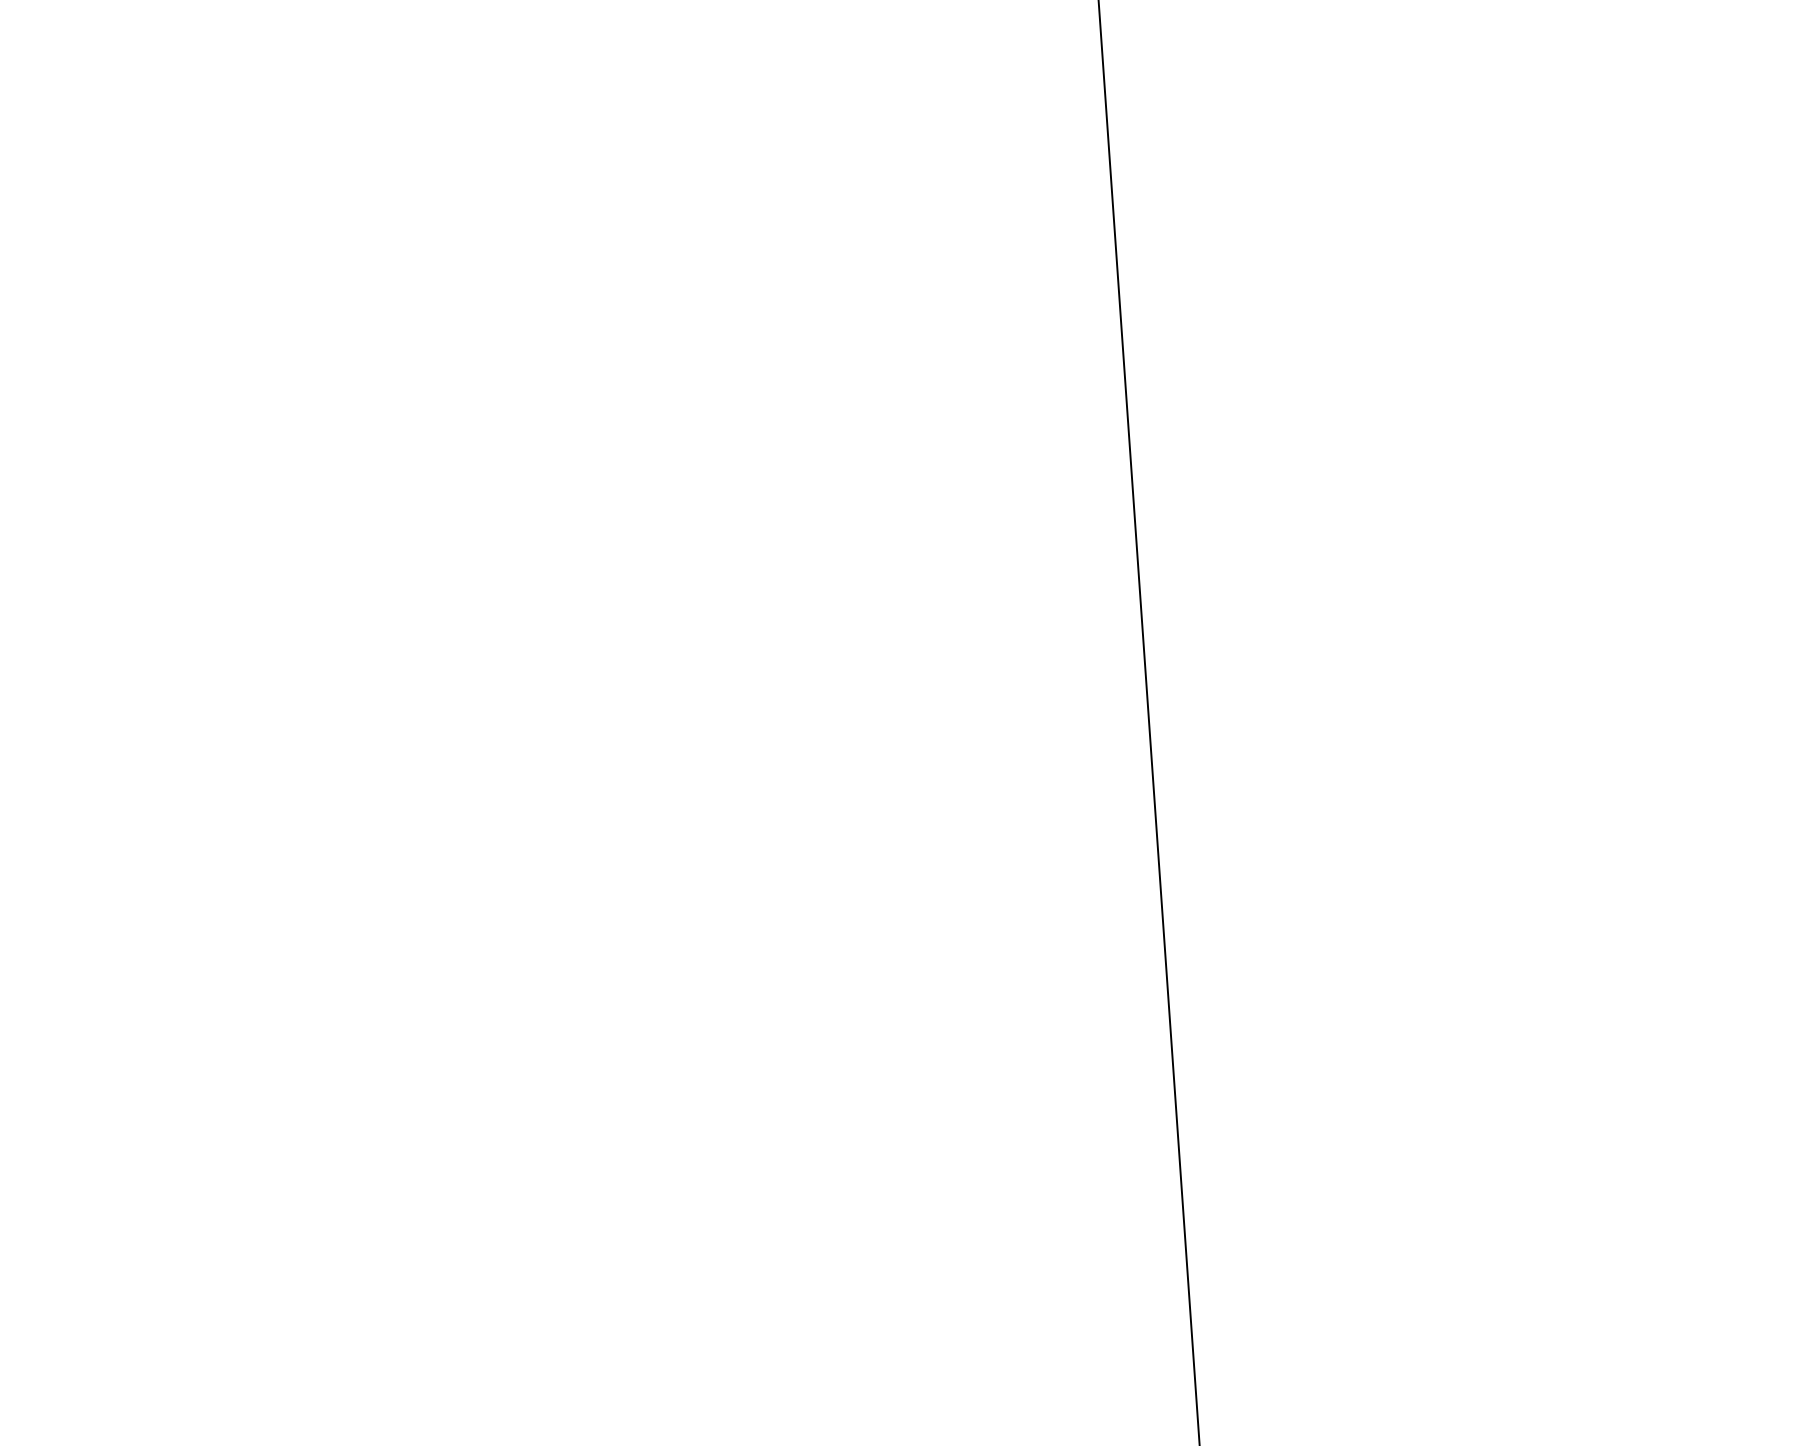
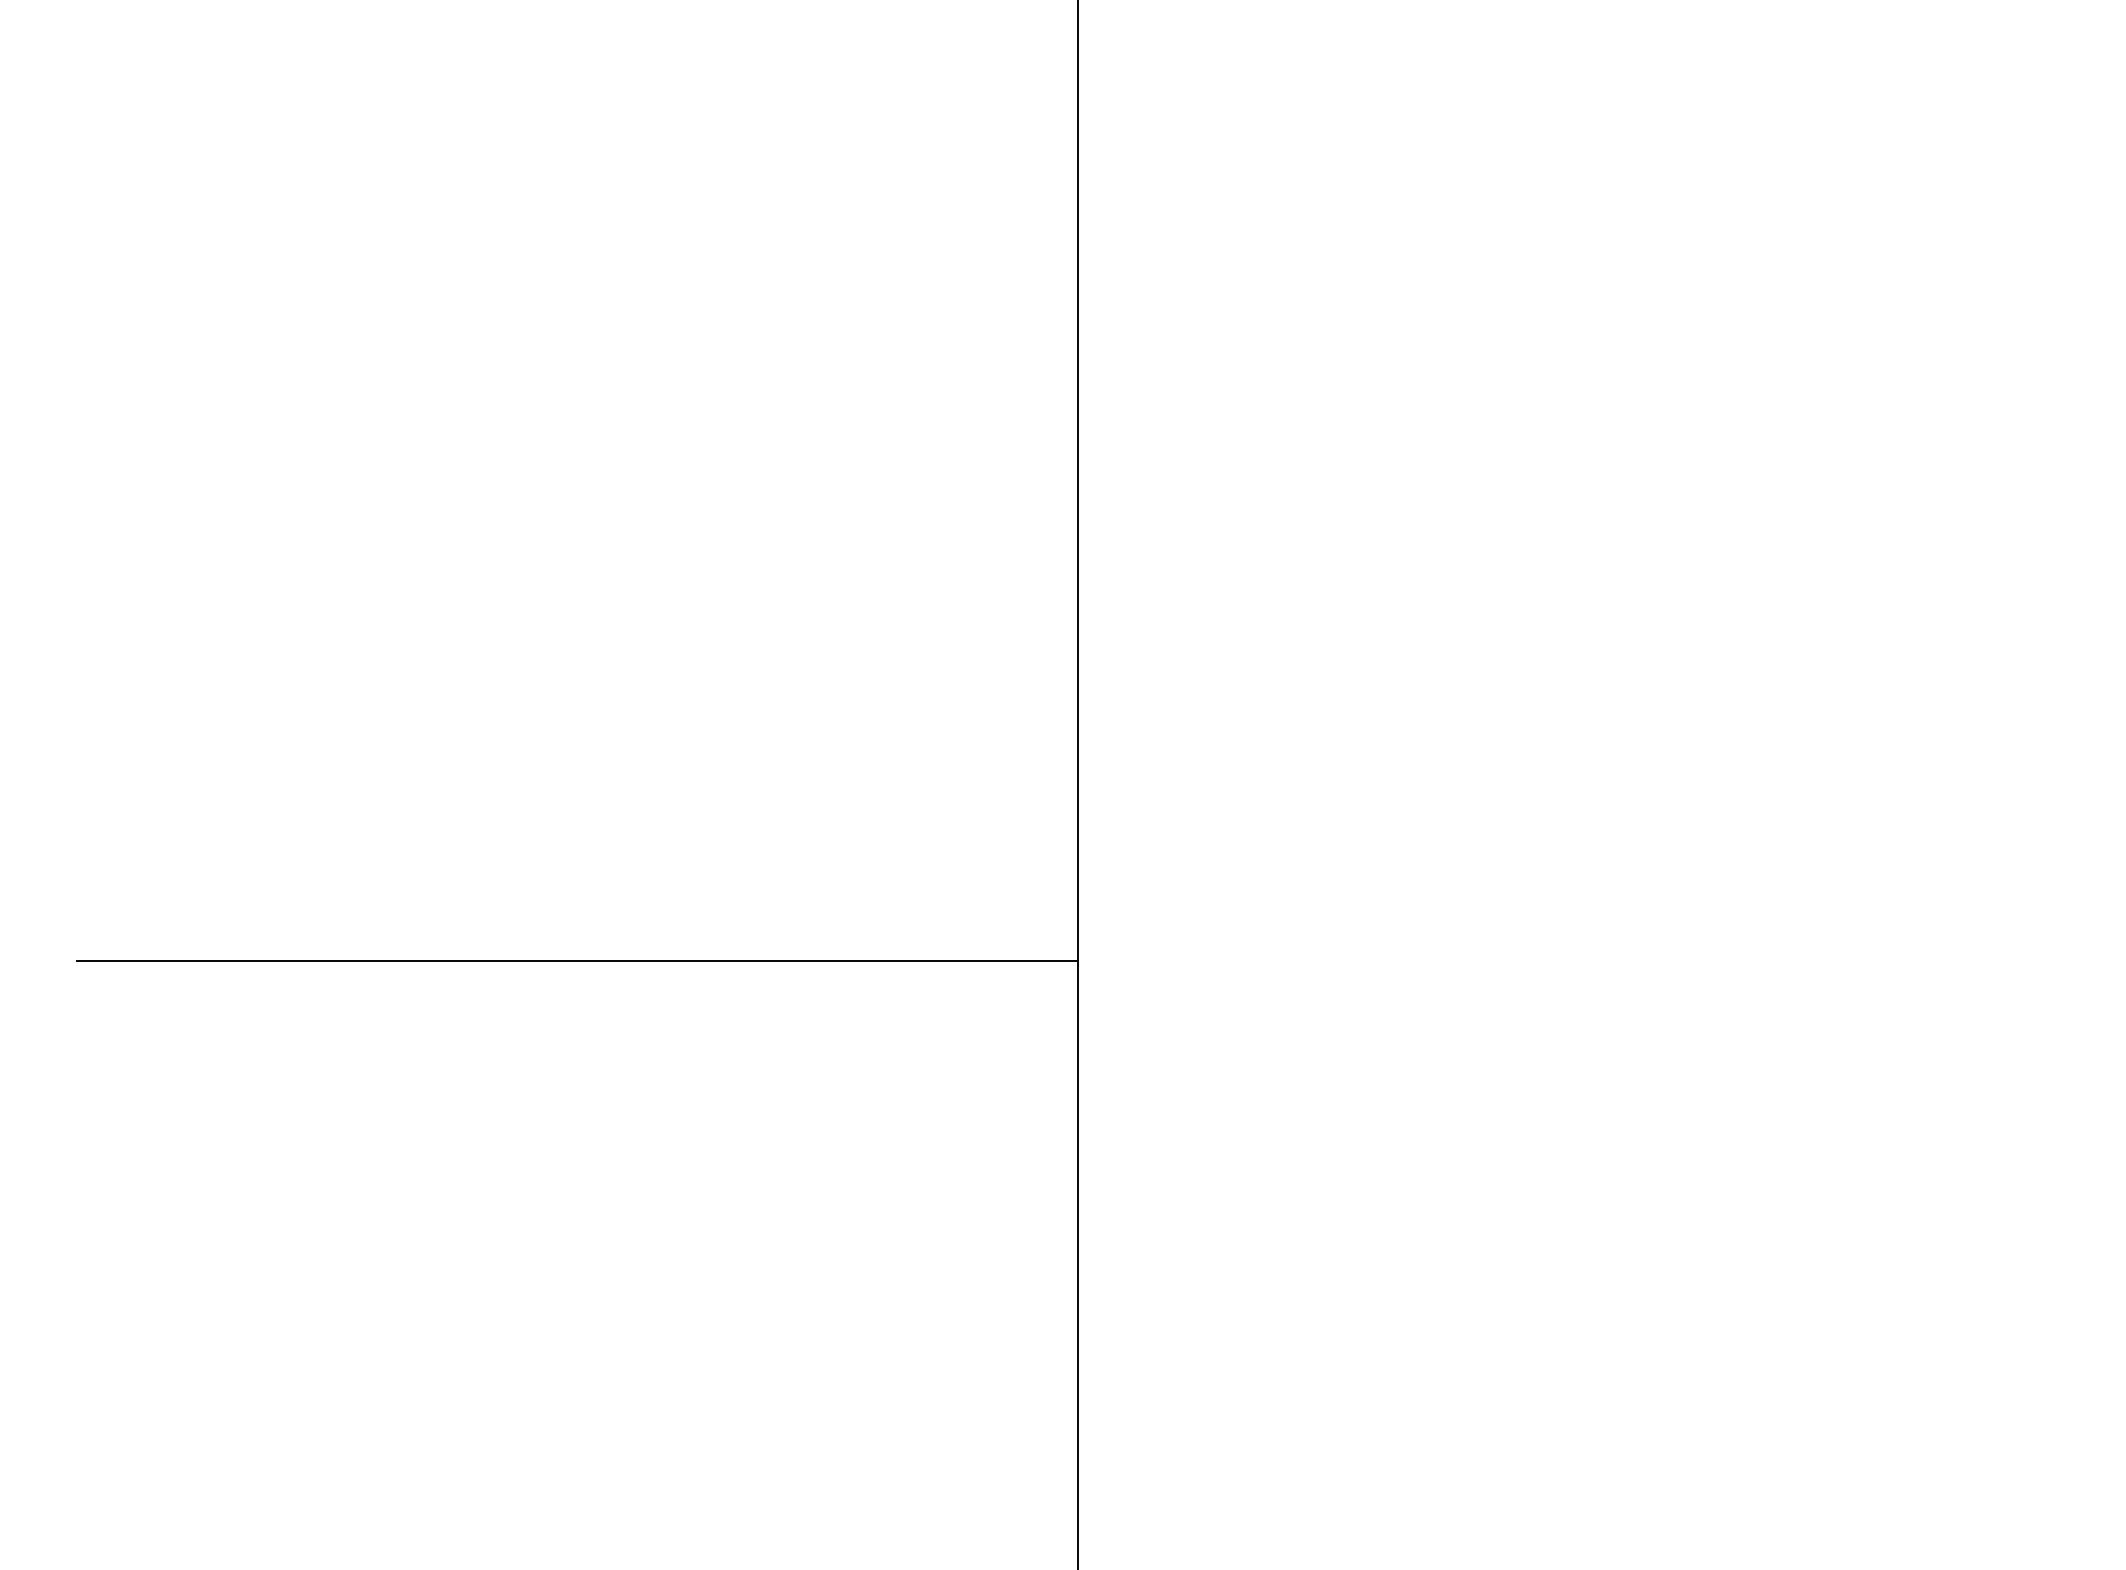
line: (655, 842) -> (577, 961), added

